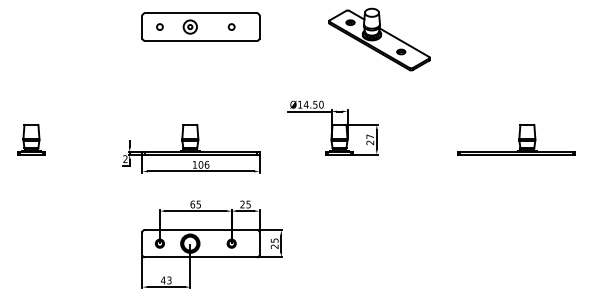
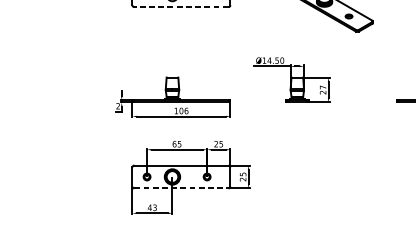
line: (200, 40) -> (181, 6), solid -> dashed
part: (31, 139) -> (39, 89), removed
line: (201, 257) -> (181, 188), solid -> dashed

